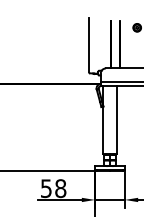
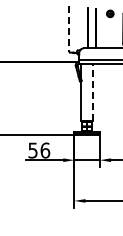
line: (89, 46) -> (69, 29), solid -> dashed
line: (117, 120) -> (93, 92), solid -> dashed
text: (60, 188) -> (45, 150), 58 -> 56

